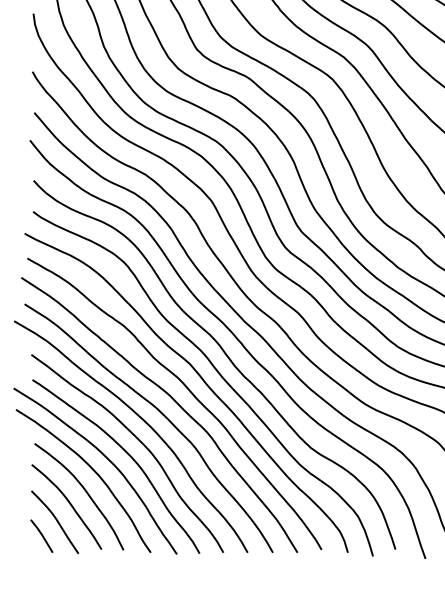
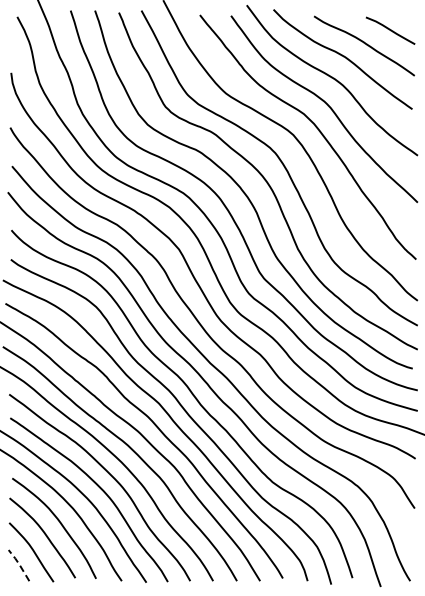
line: (42, 535) -> (19, 564), solid -> dashed

